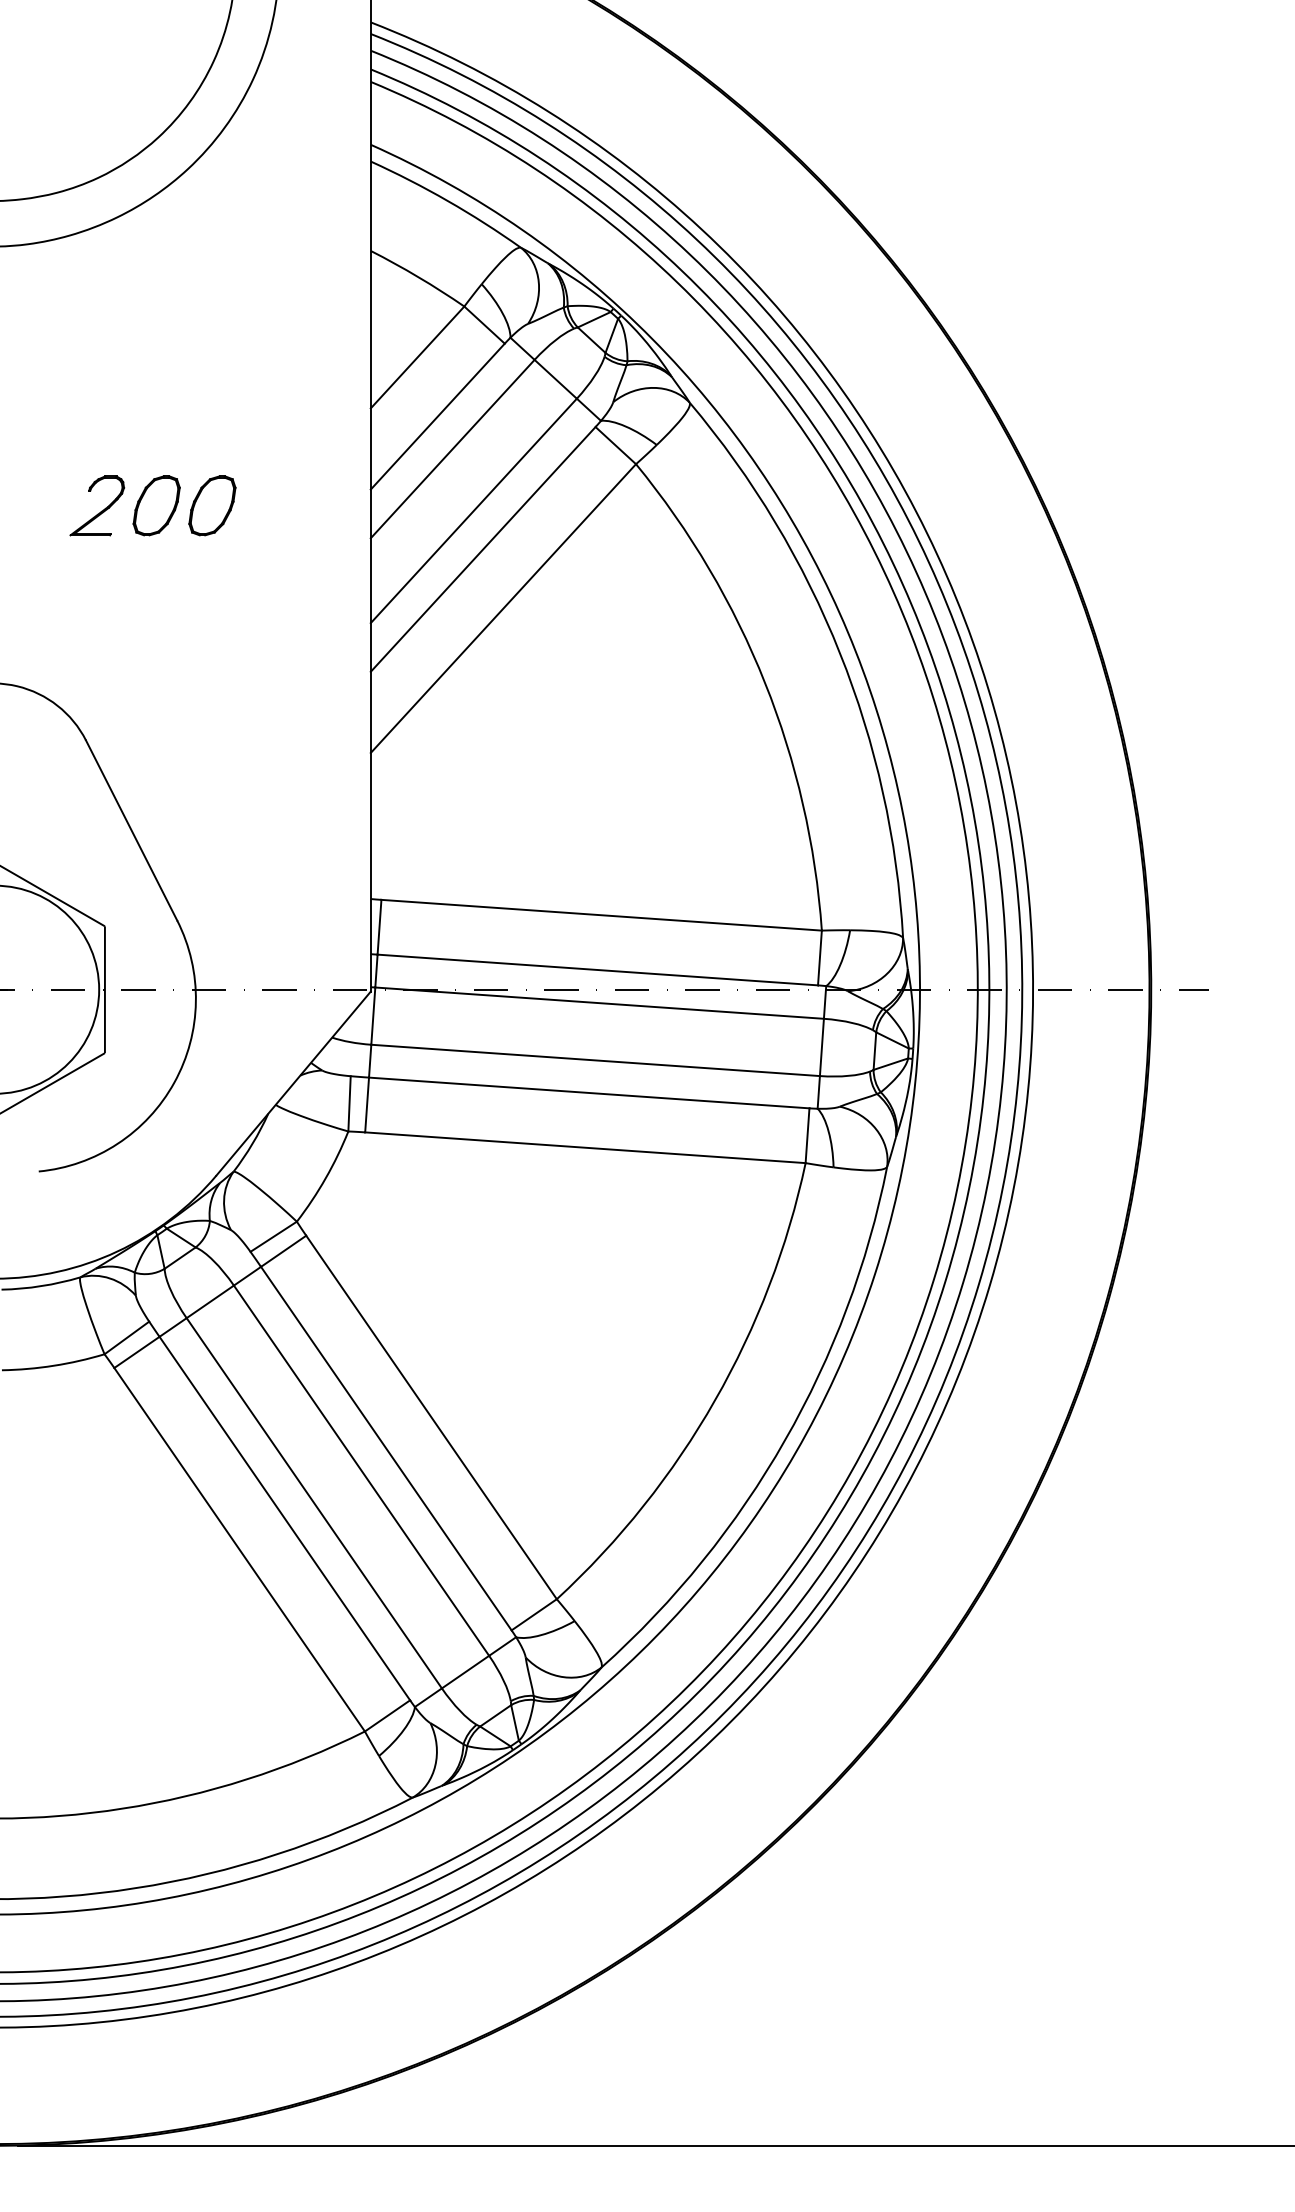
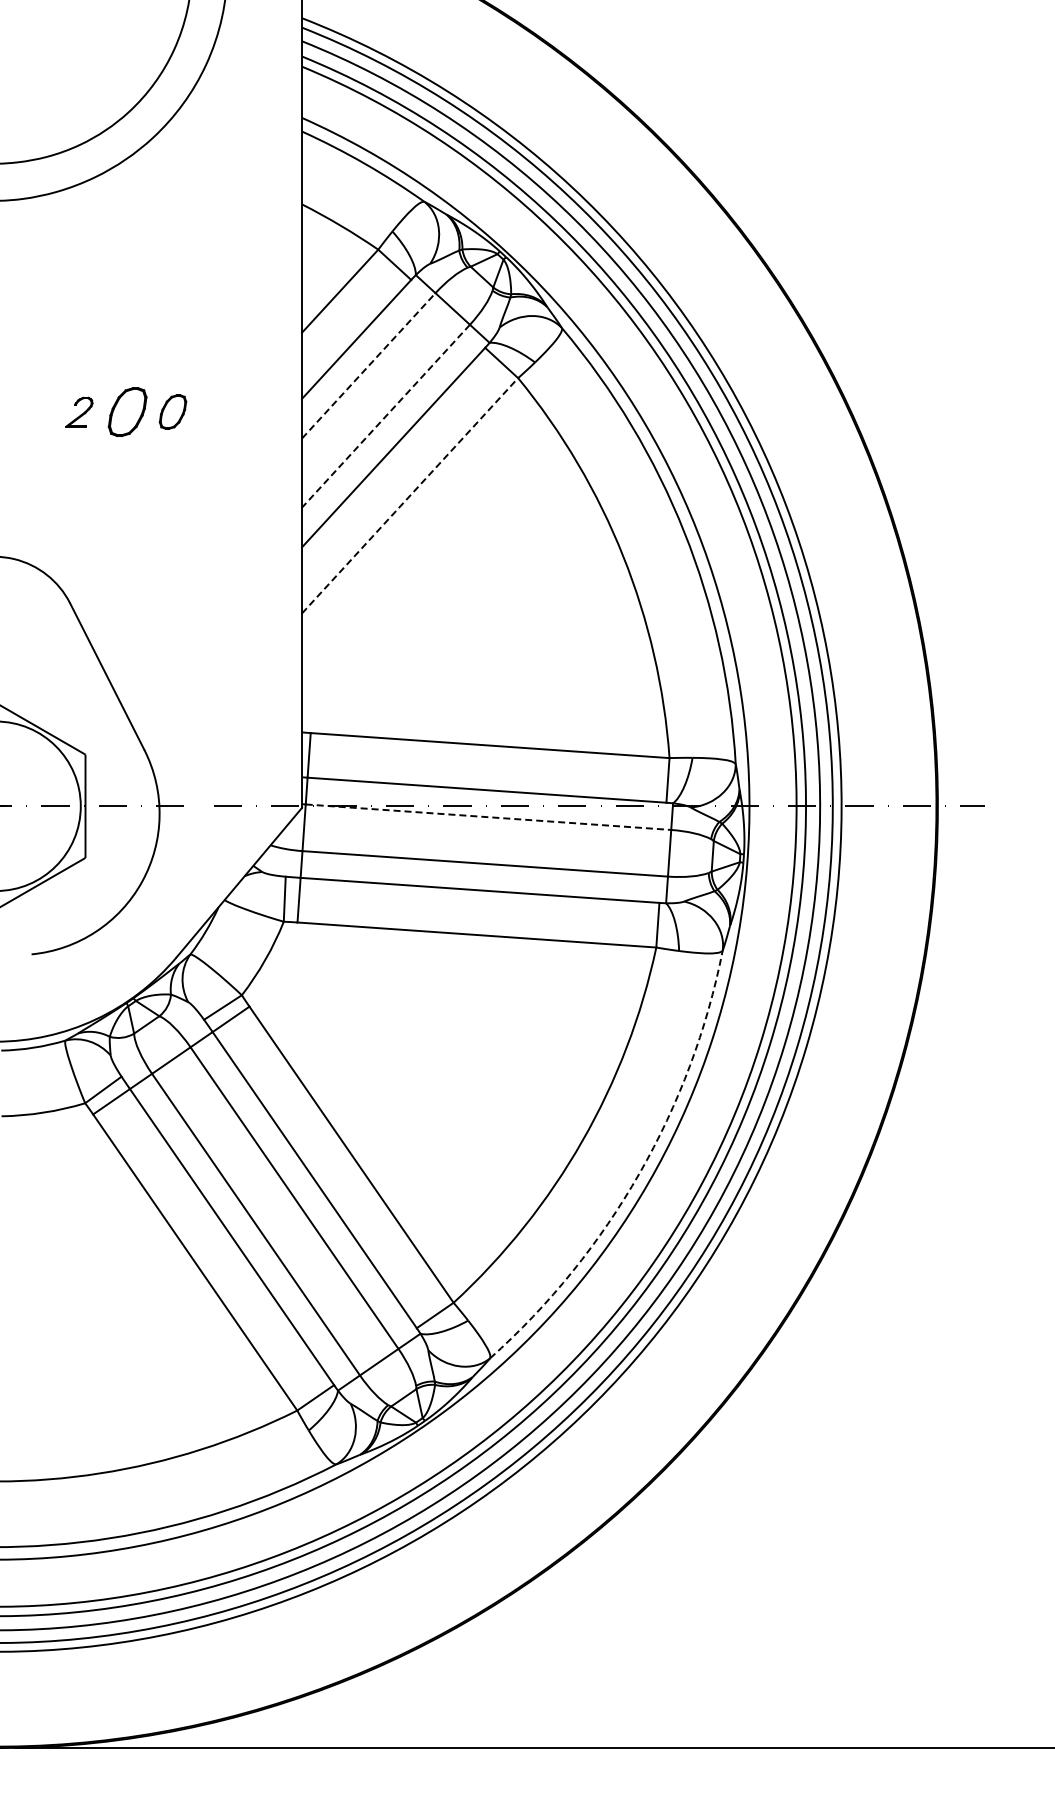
line: (452, 448) -> (368, 365), solid -> dashed
part: (211, 505) -> (172, 411), size x0.7
part: (97, 506) -> (79, 412), size x0.6
line: (473, 511) -> (385, 416), solid -> dashed
line: (503, 608) -> (410, 495), solid -> dashed
line: (599, 1003) -> (488, 817), solid -> dashed
arc: (784, 1440) -> (639, 1173), solid -> dashed

